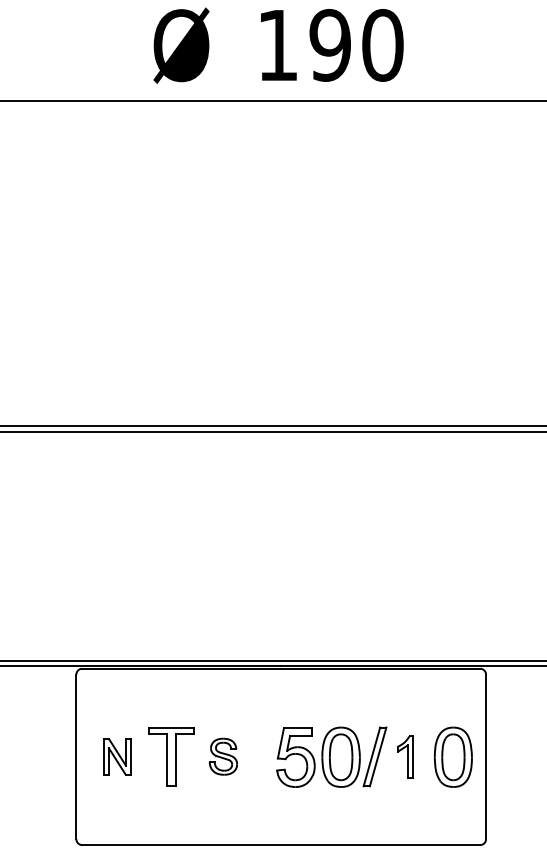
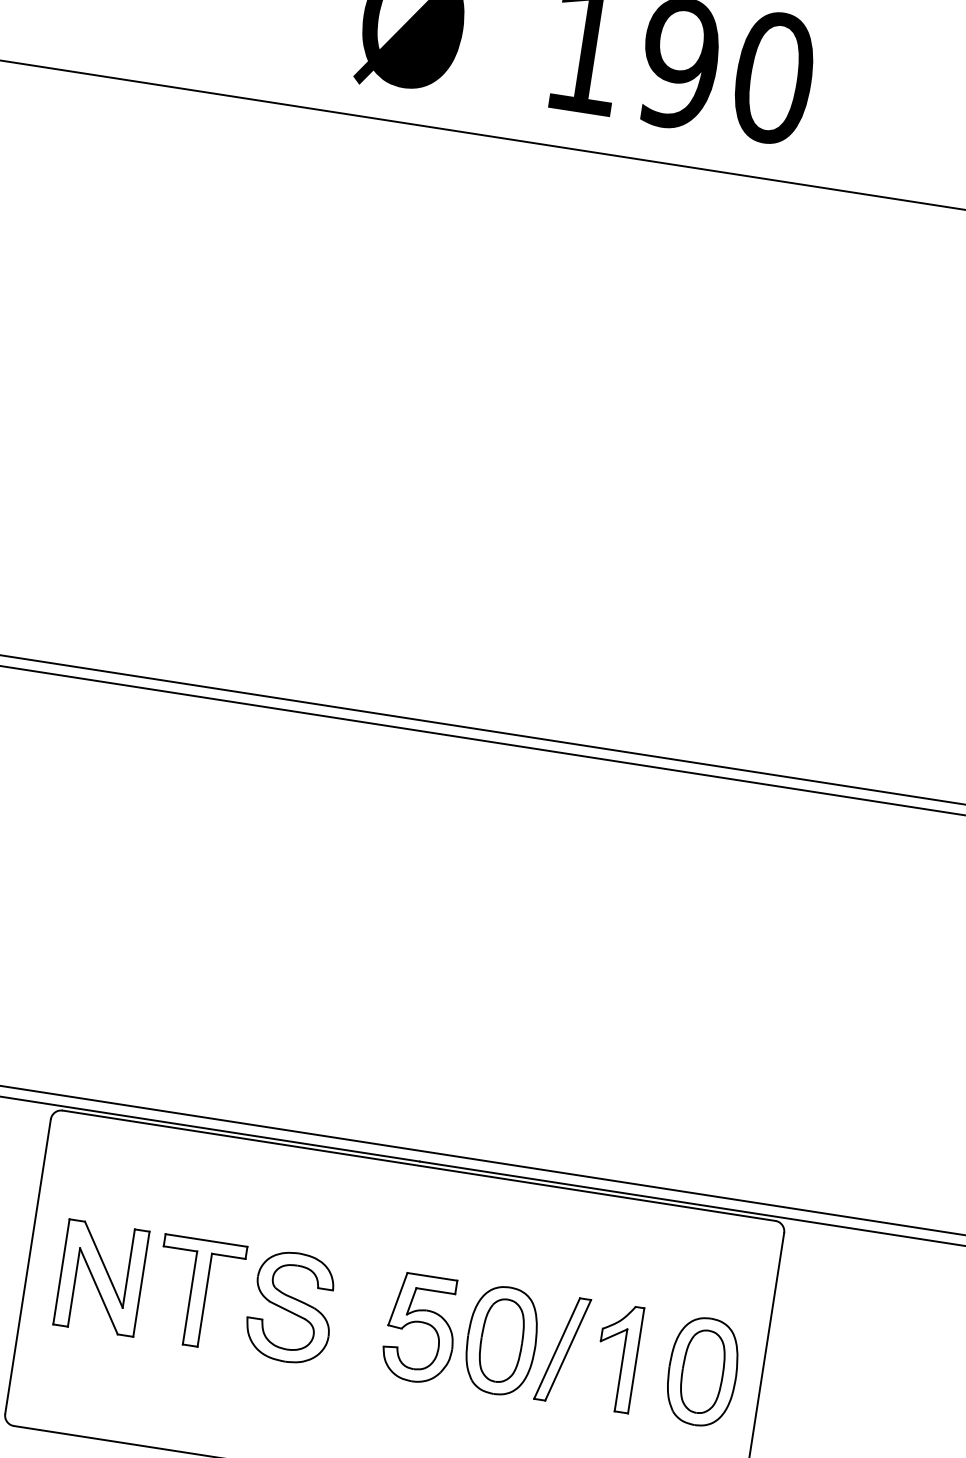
part: (117, 756) -> (101, 1277), size x1.67
part: (223, 756) -> (291, 1306), size x1.67
part: (405, 756) -> (617, 1357), size x1.43

